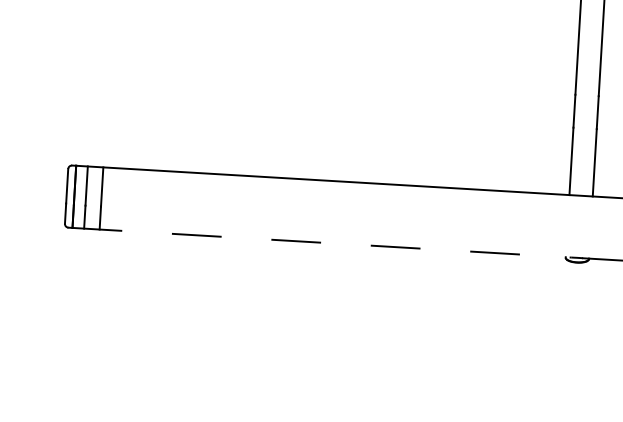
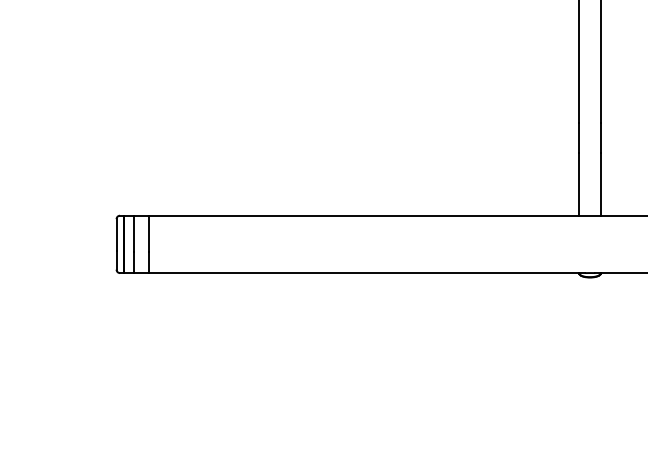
line: (322, 243) -> (354, 273), dashed -> solid

